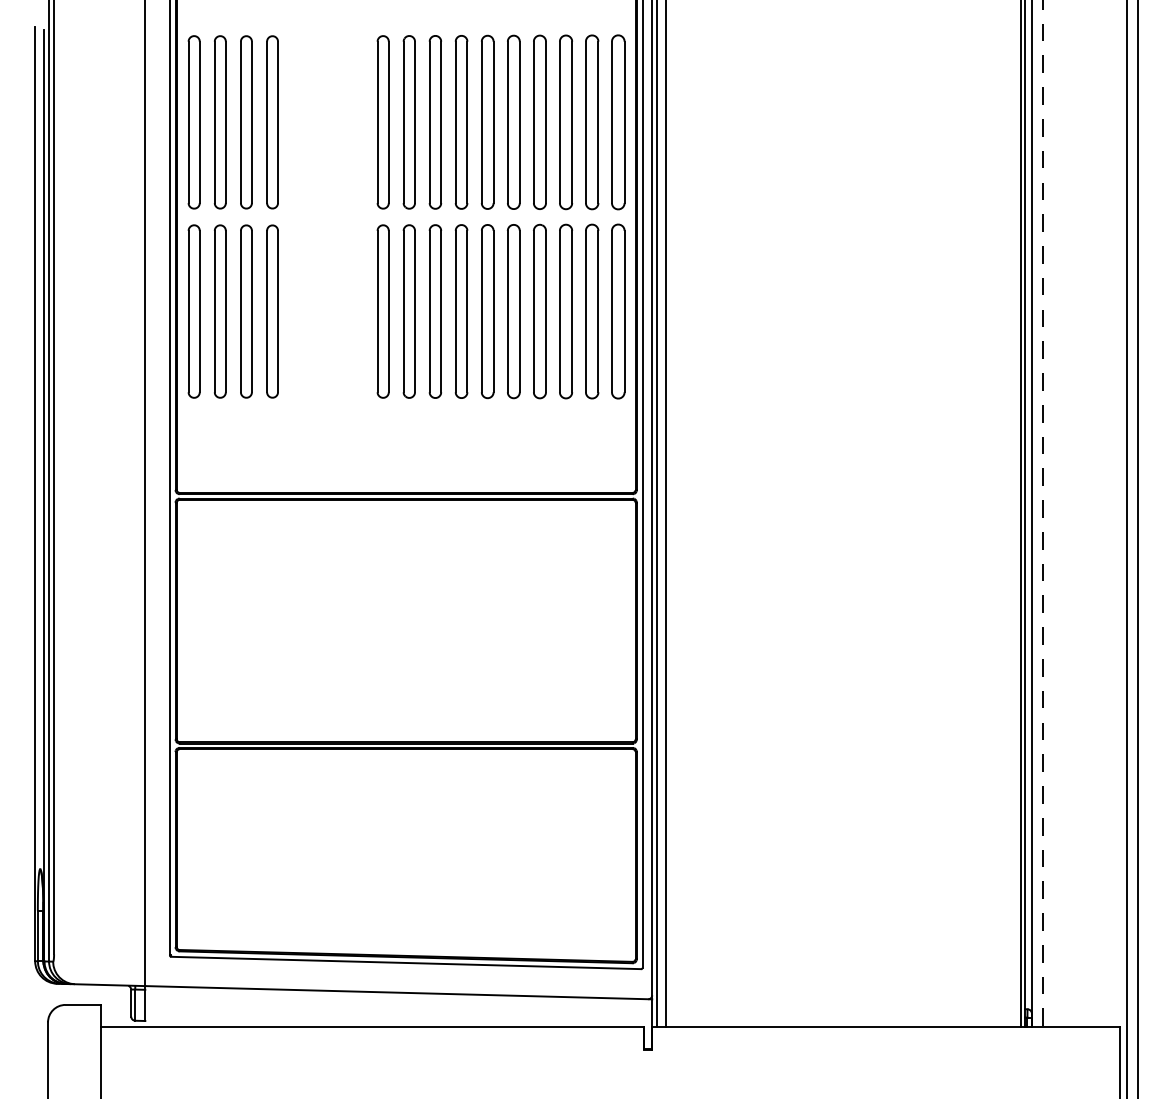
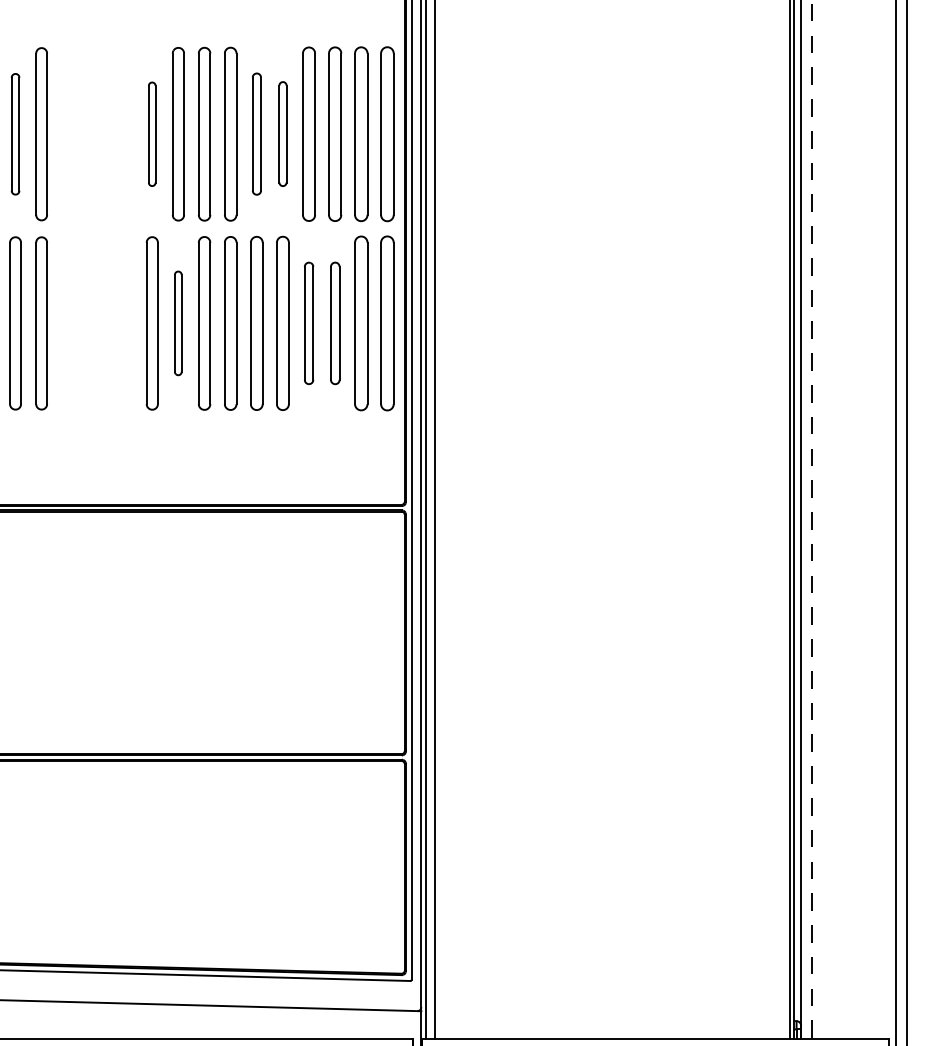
part: (487, 121) -> (256, 133), size x0.7
part: (513, 121) -> (282, 133), size x0.6
part: (246, 122) -> (15, 134), size x0.7
part: (382, 122) -> (151, 134), size x0.6
part: (408, 311) -> (177, 323), size x0.6
part: (539, 311) -> (308, 323), size x0.7
part: (566, 311) -> (335, 323), size x0.7

